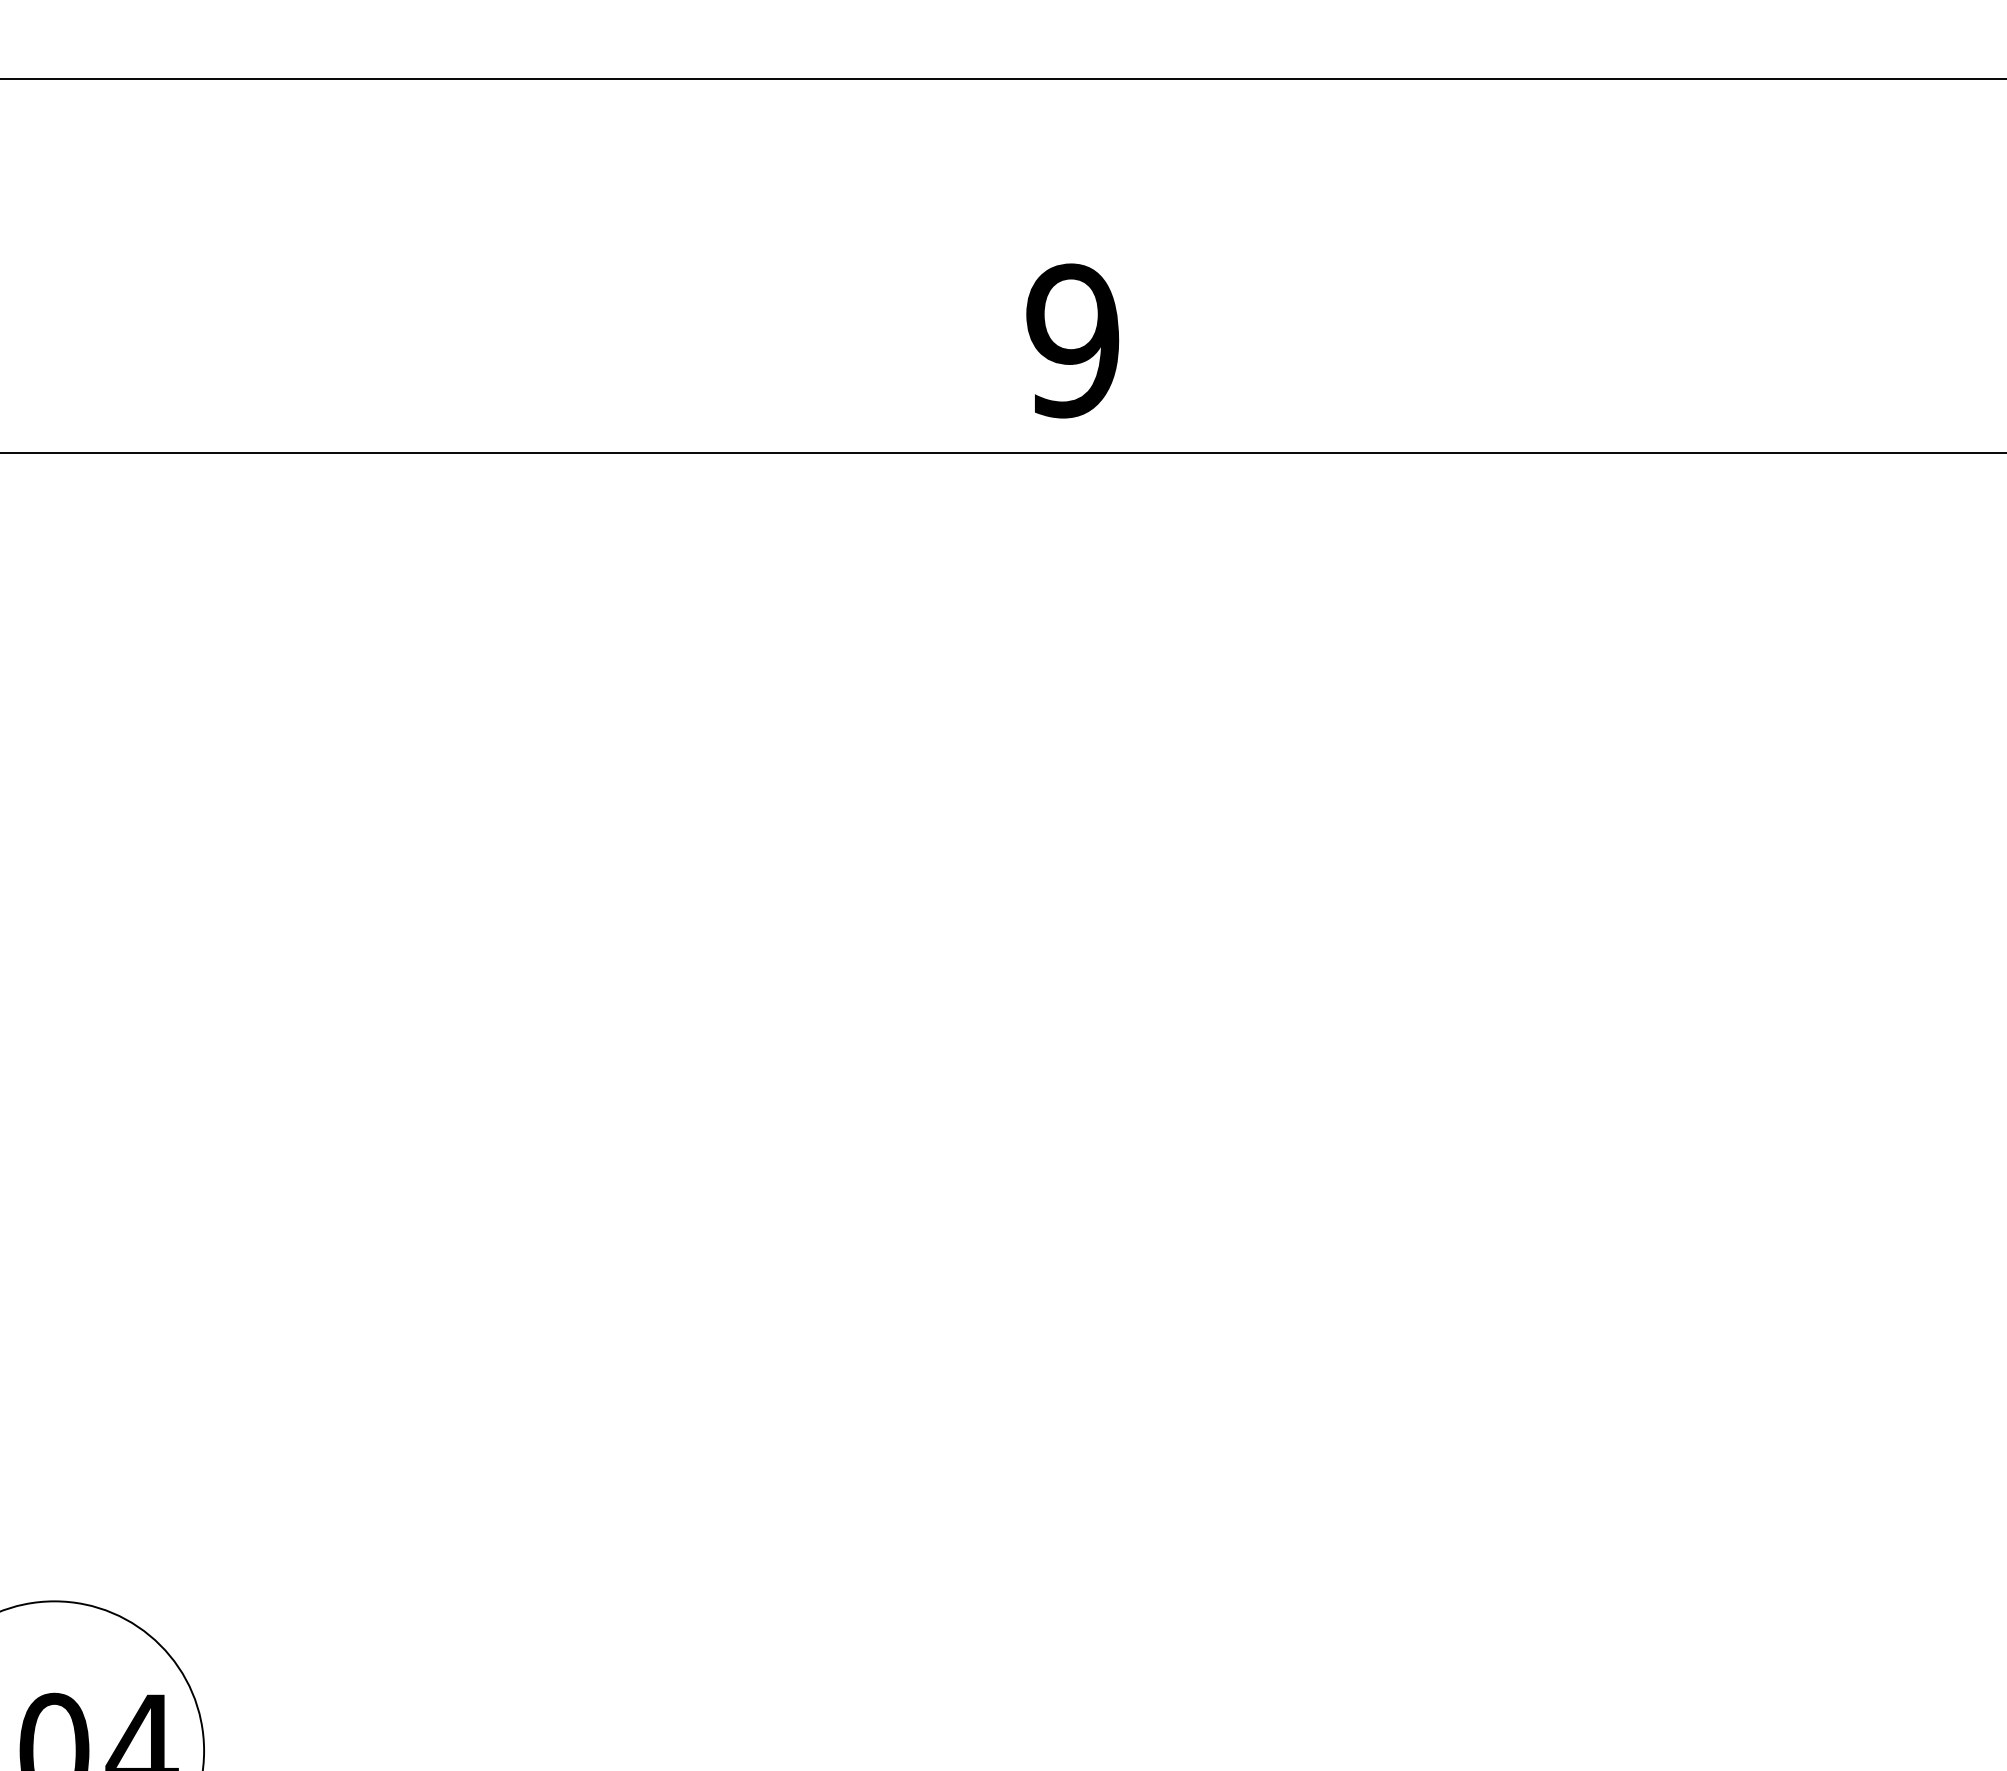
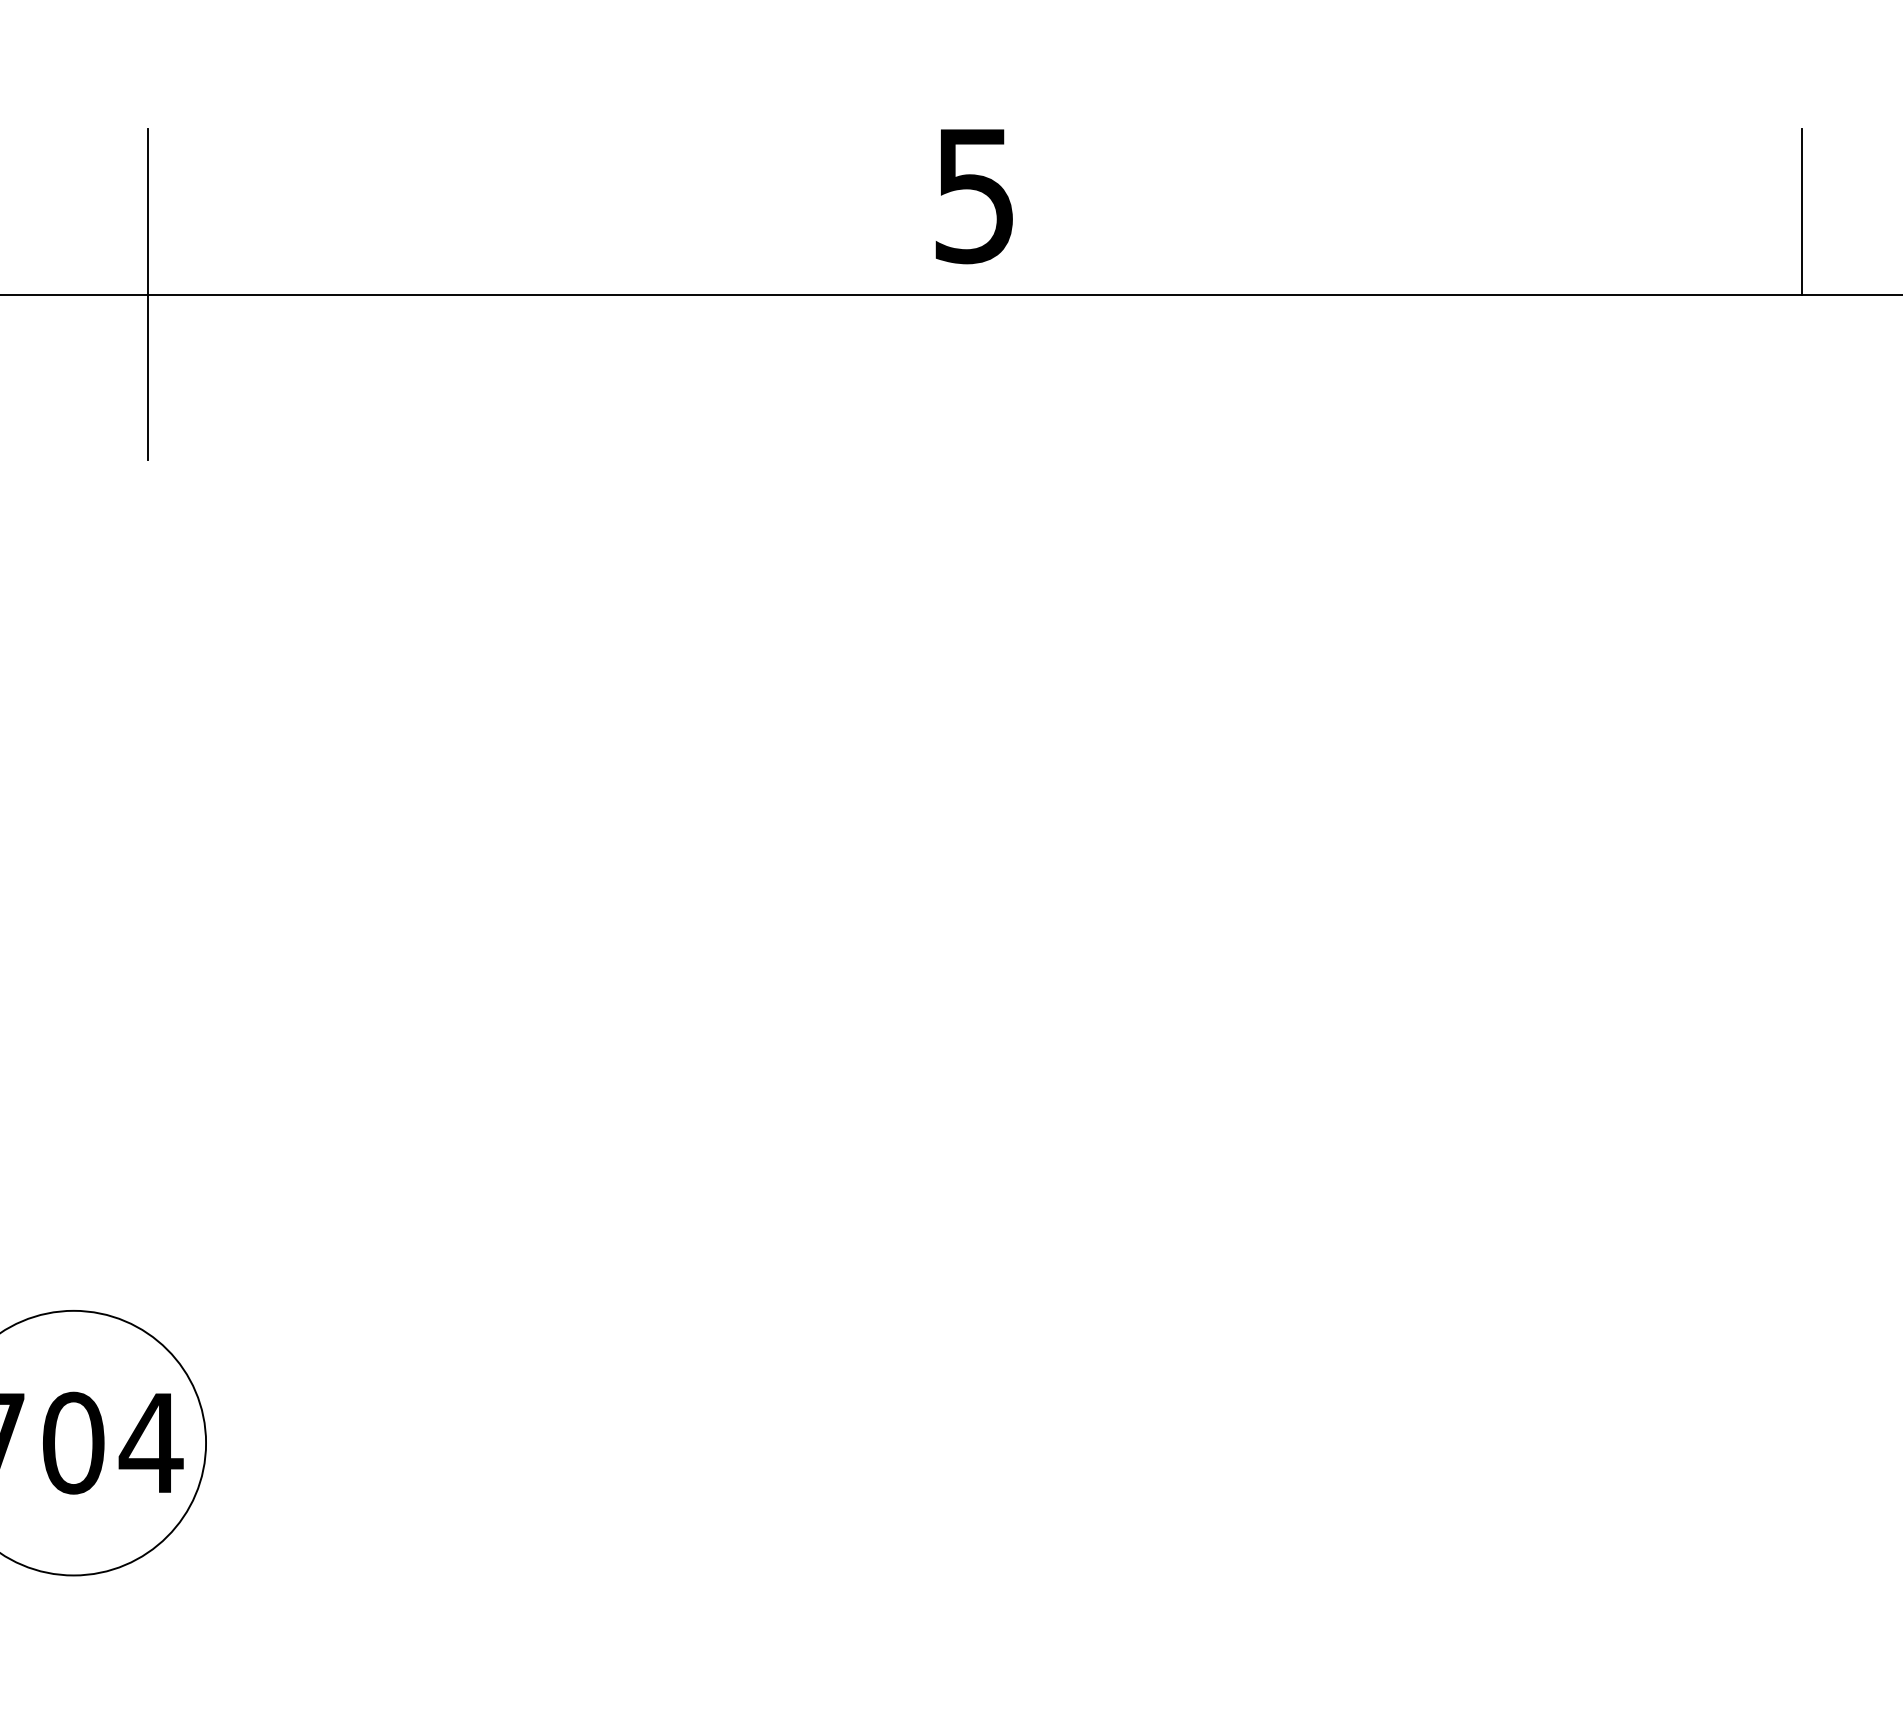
text: (1072, 340) -> (974, 195), 9 -> 5
line: (139, 452) -> (148, 294), added

